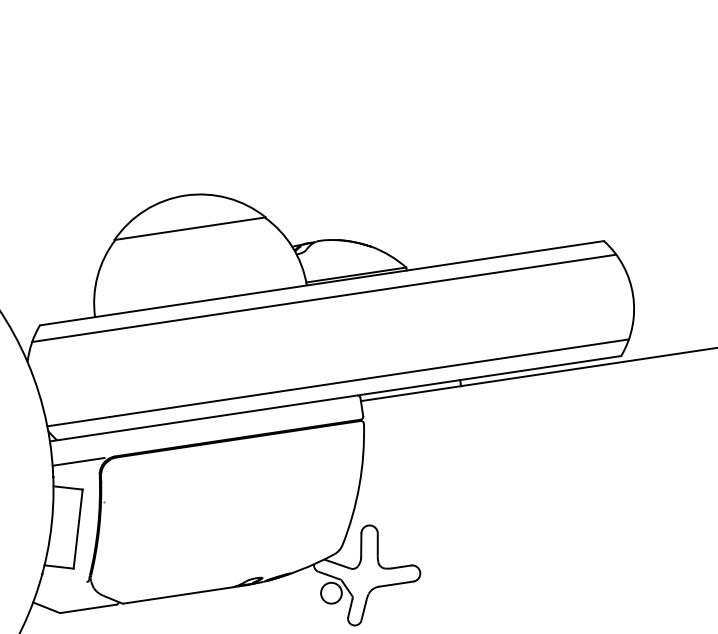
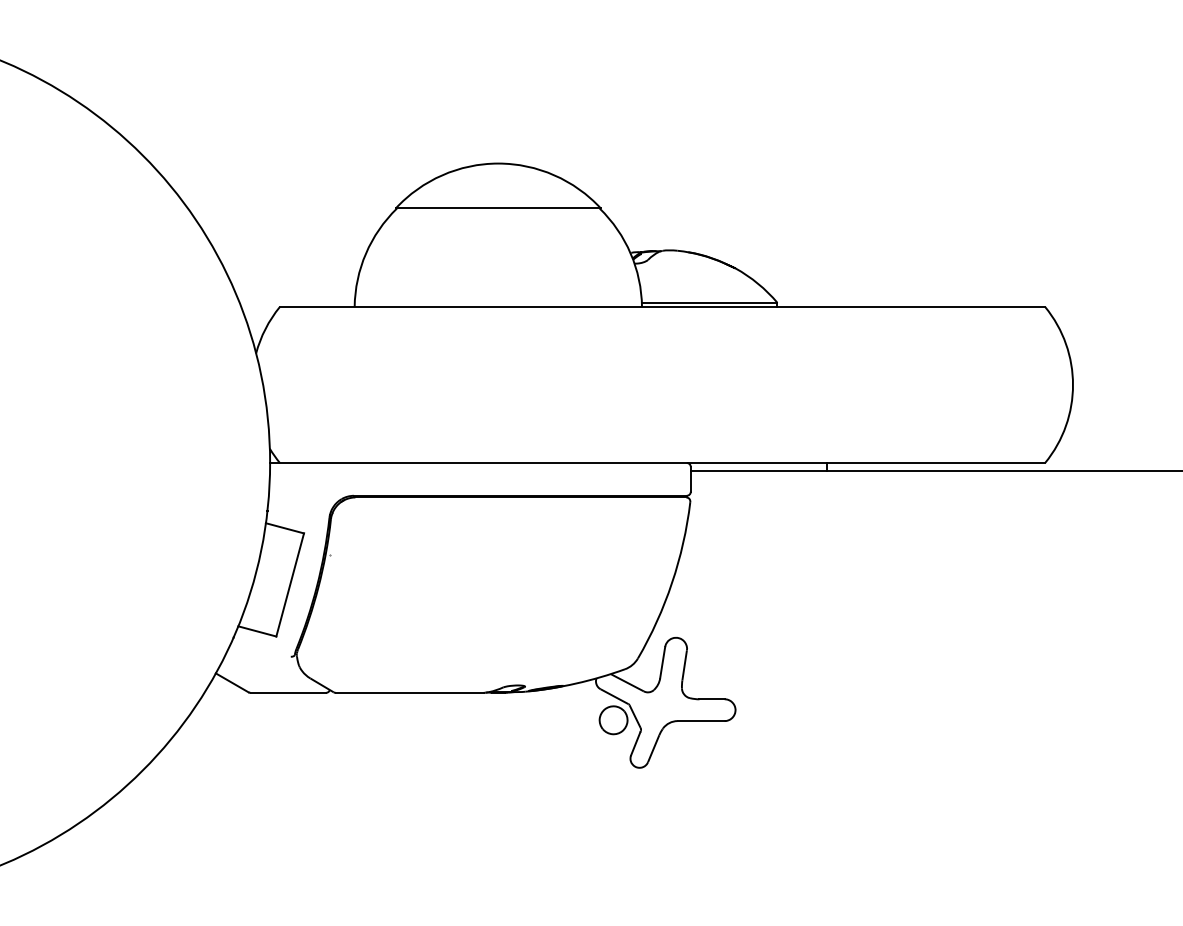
line: (324, 298) -> (662, 327), removed
line: (337, 383) -> (663, 442), removed
line: (78, 461) -> (303, 495), removed

